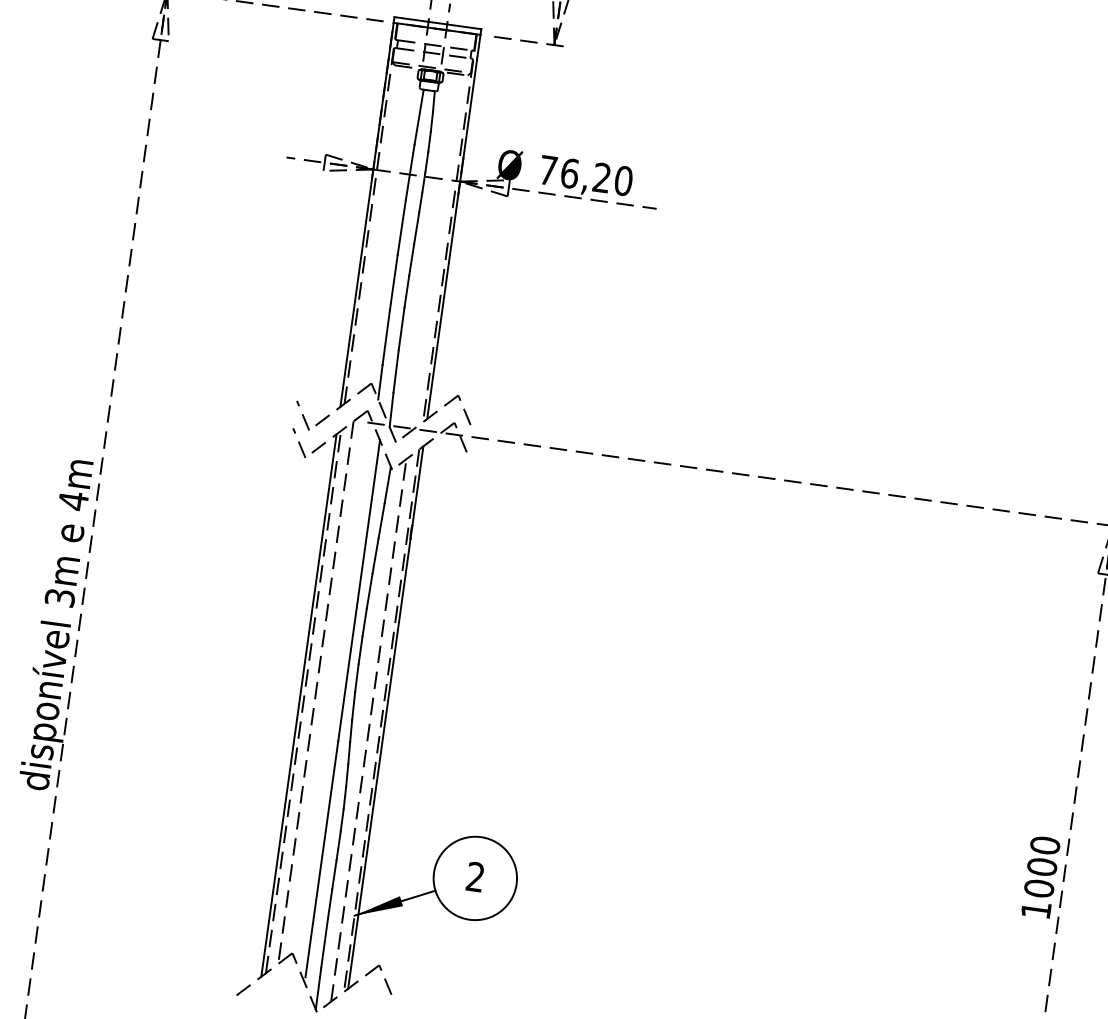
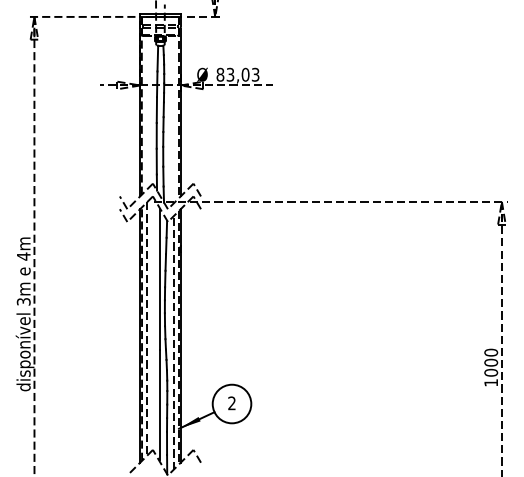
text: (584, 174) -> (237, 74), 76,20 -> 83,03

